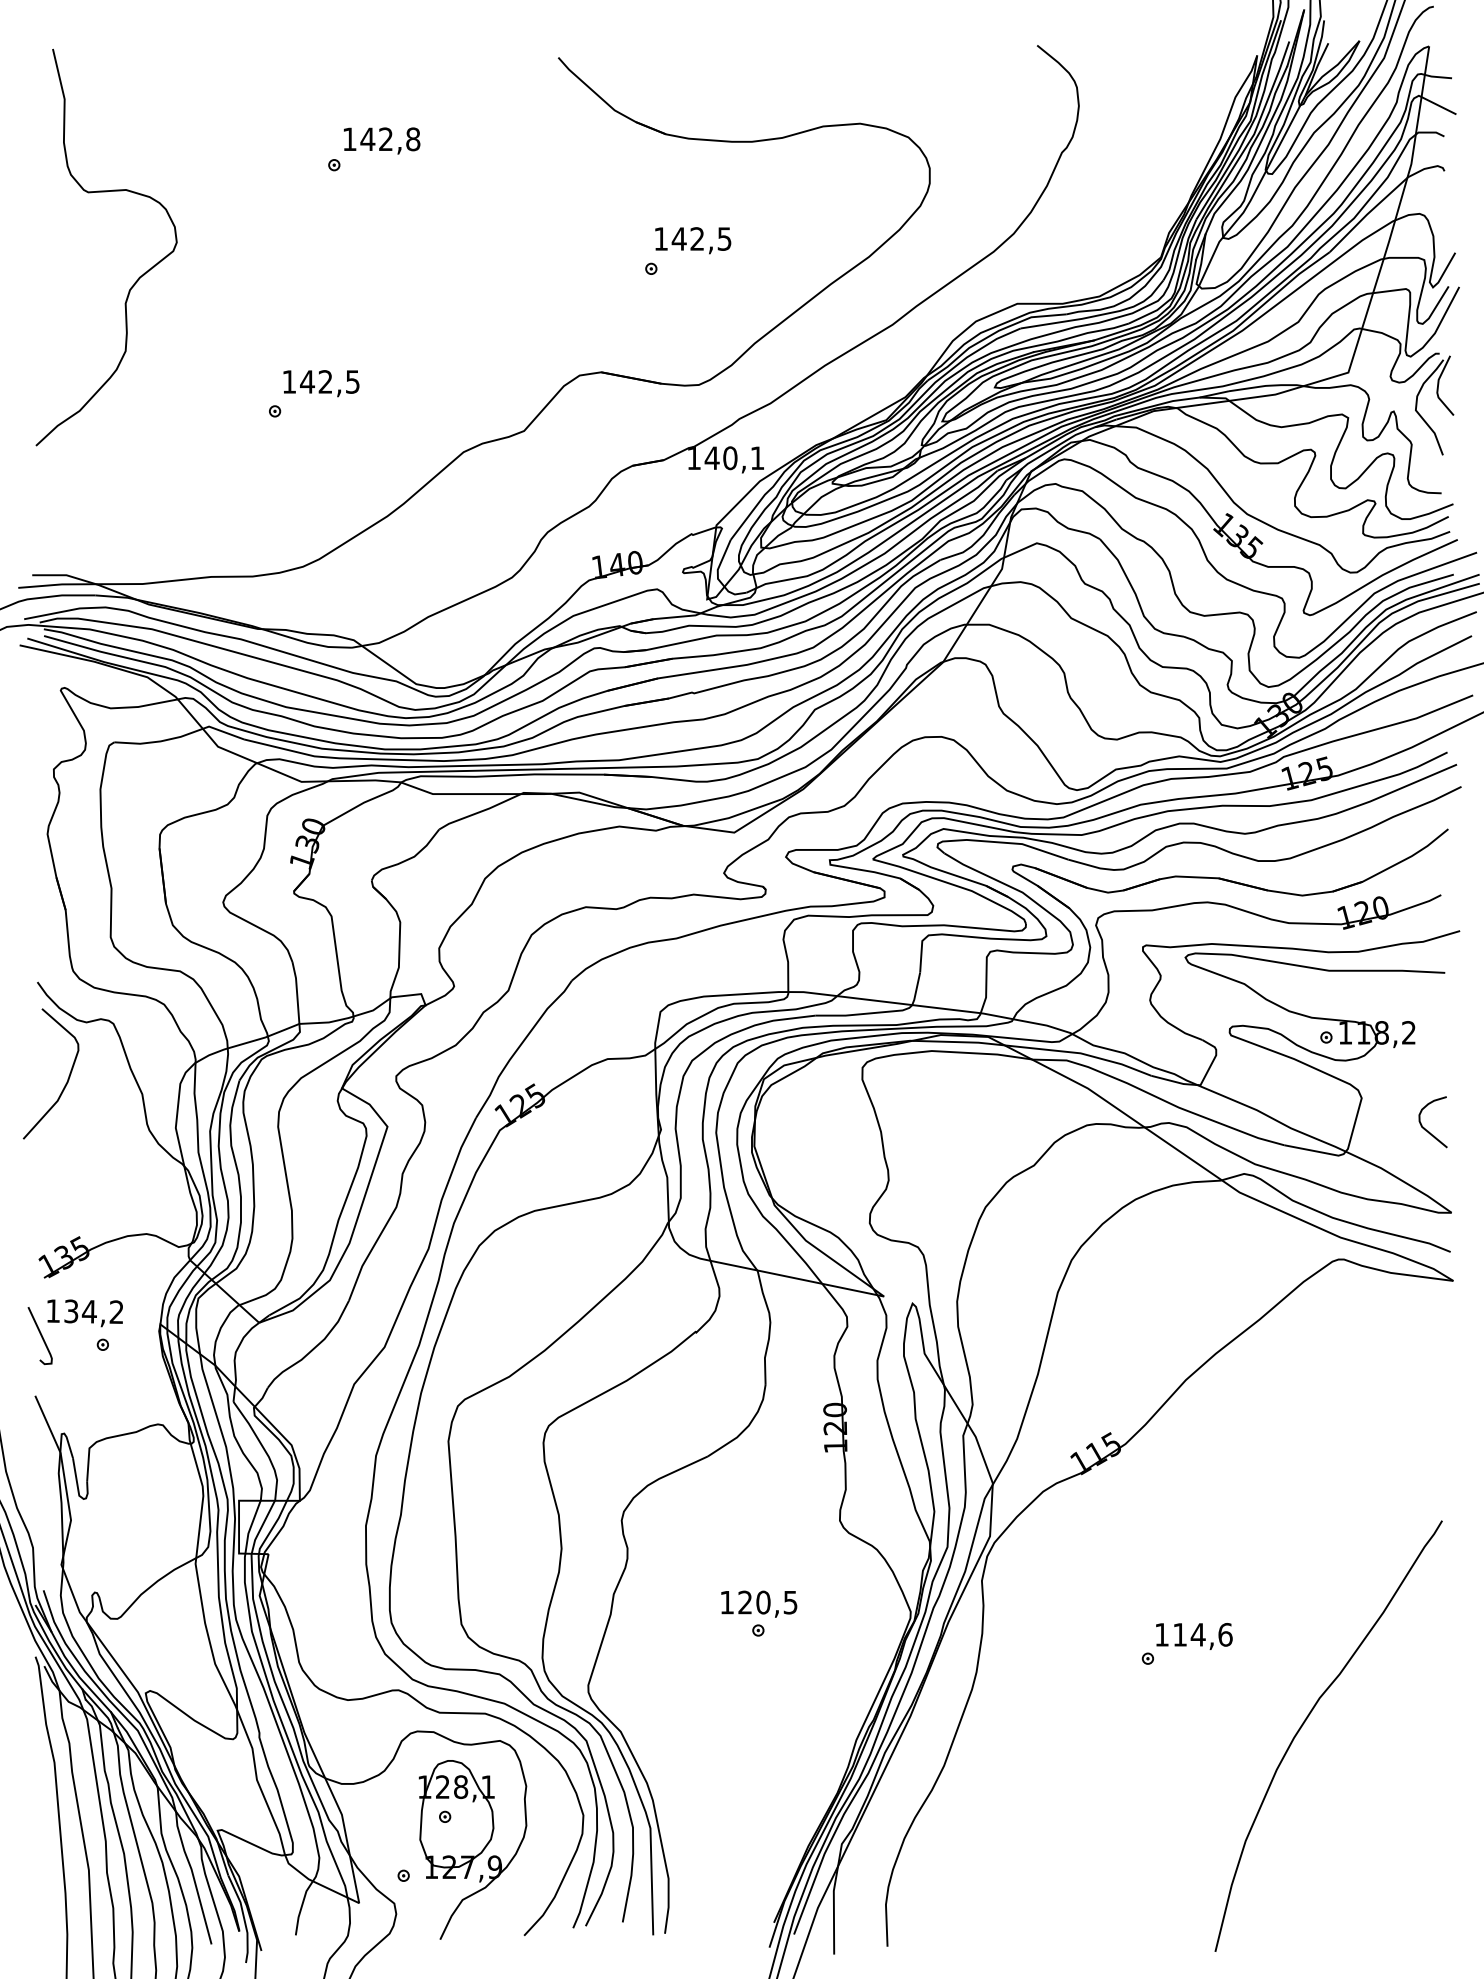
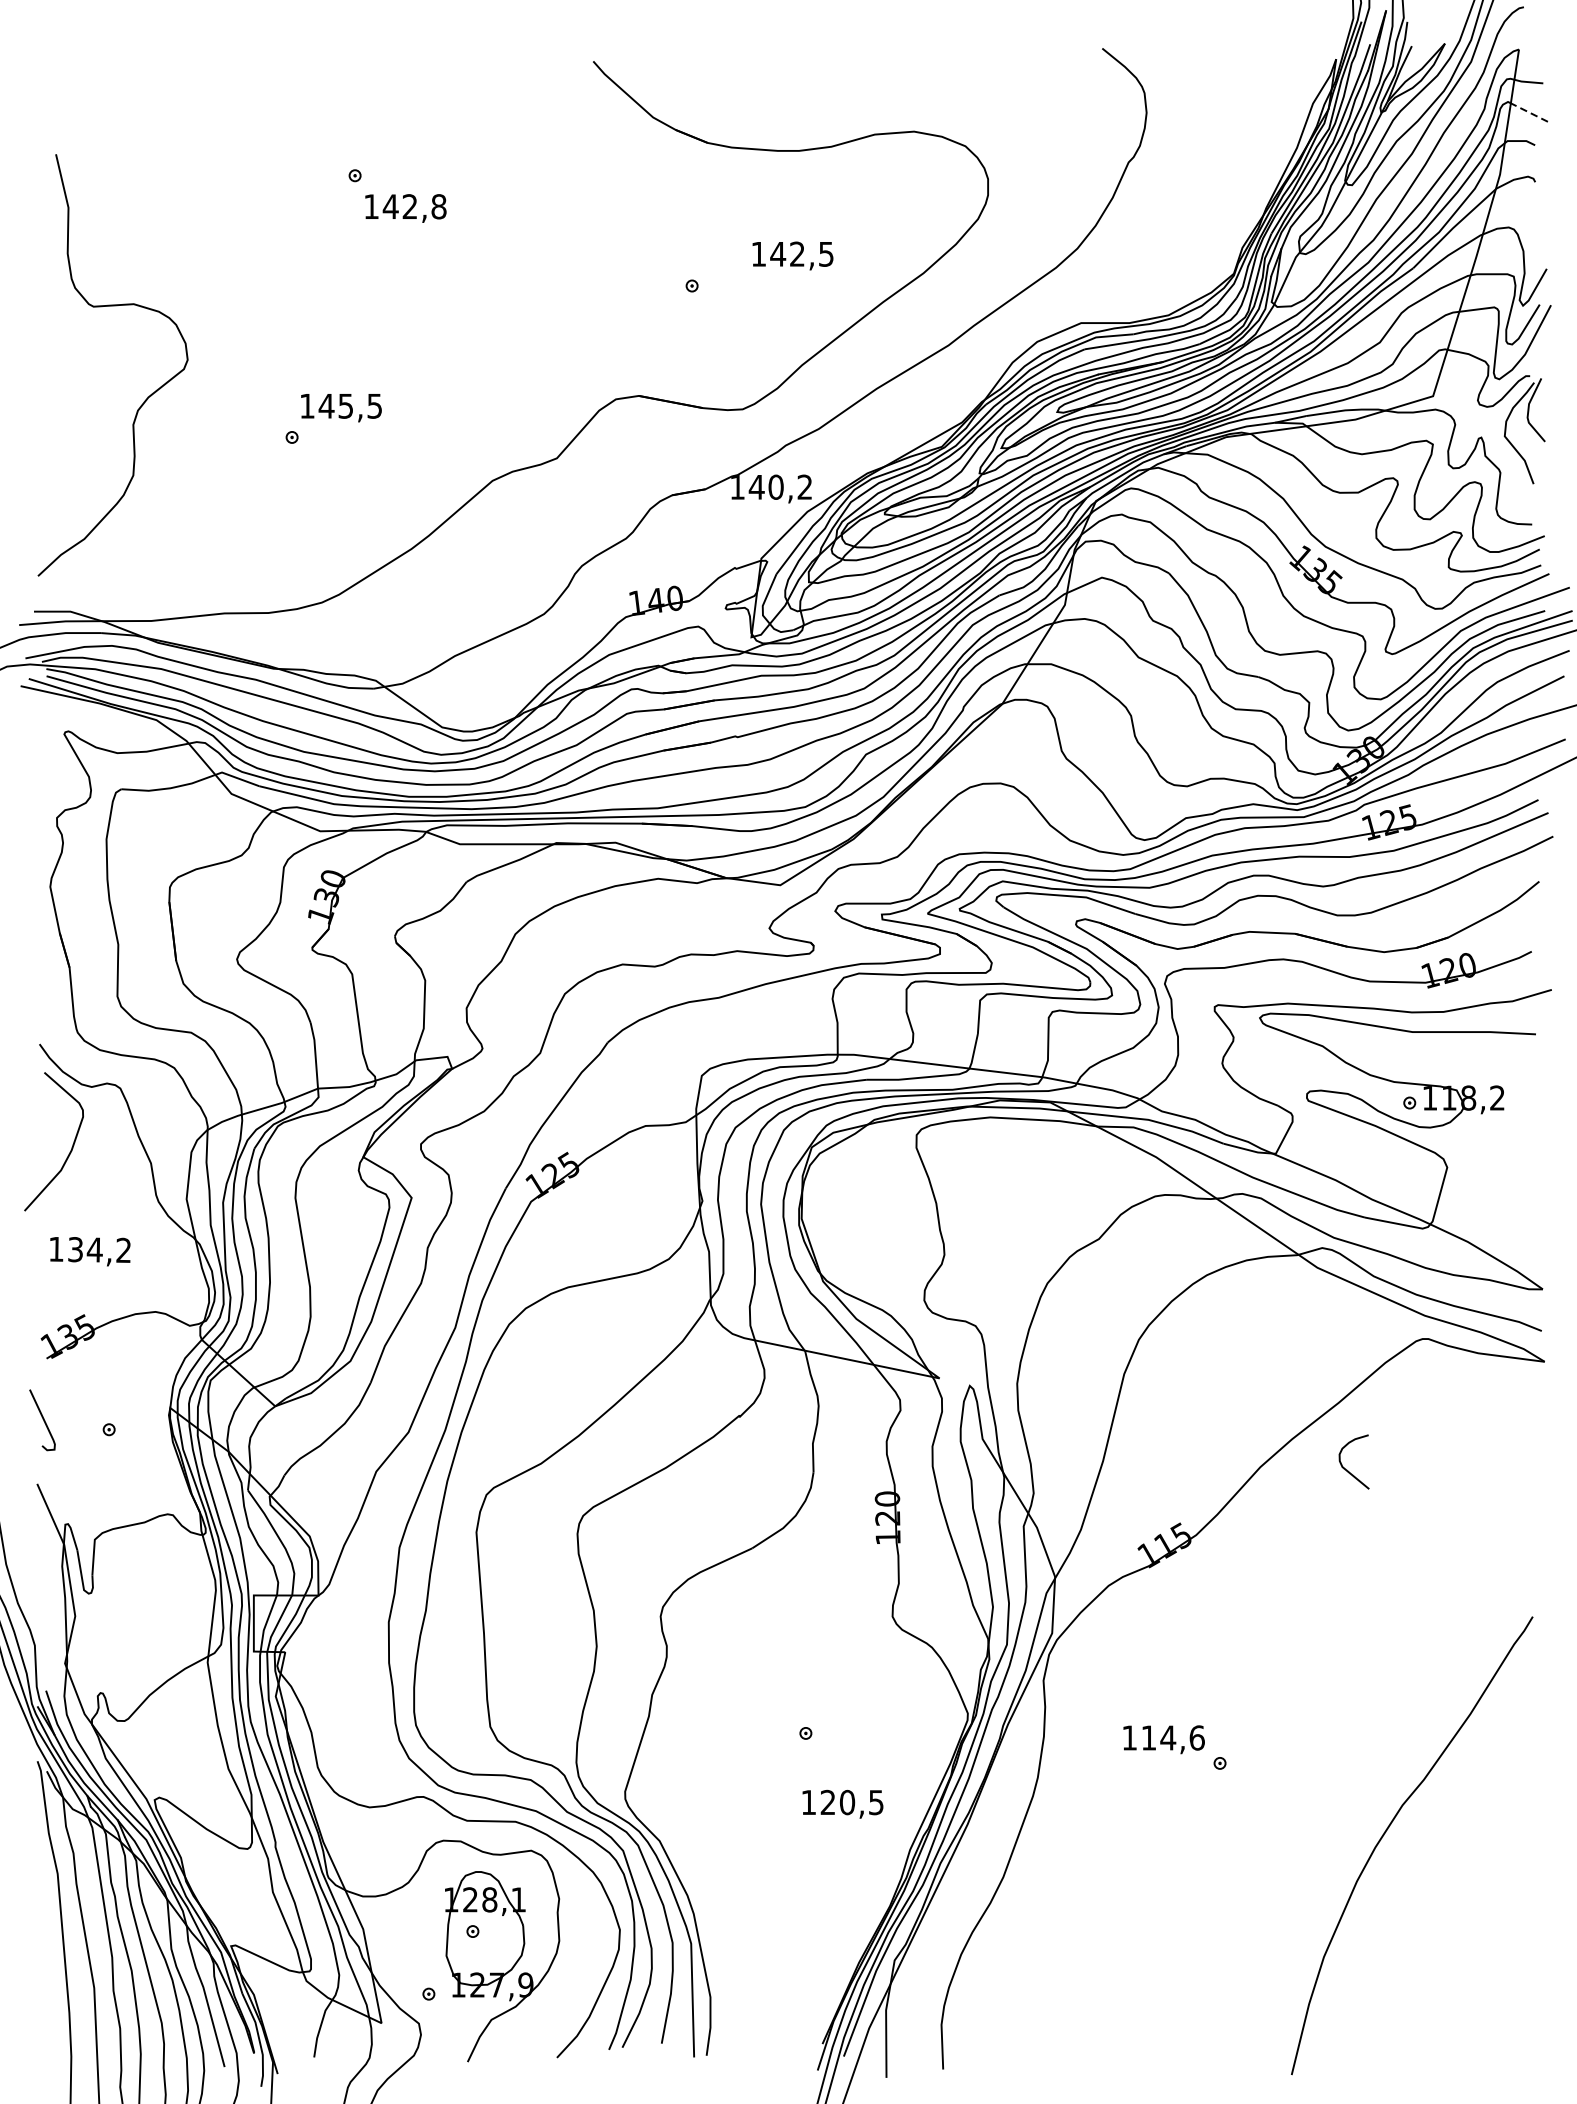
line: (1438, 105) -> (1528, 112), solid -> dashed
text: (382, 140) -> (406, 207), moved
text: (693, 240) -> (793, 255), moved
curve: (138, 277) -> (146, 397), moved
text: (325, 381) -> (345, 405), 142,5 -> 145,5
text: (756, 457) -> (803, 486), 140,1 -> 140,2
curve: (1428, 1130) -> (1349, 1470), moved
text: (84, 1313) -> (89, 1251), moved
text: (759, 1603) -> (843, 1803), moved
text: (1194, 1636) -> (1164, 1739), moved

